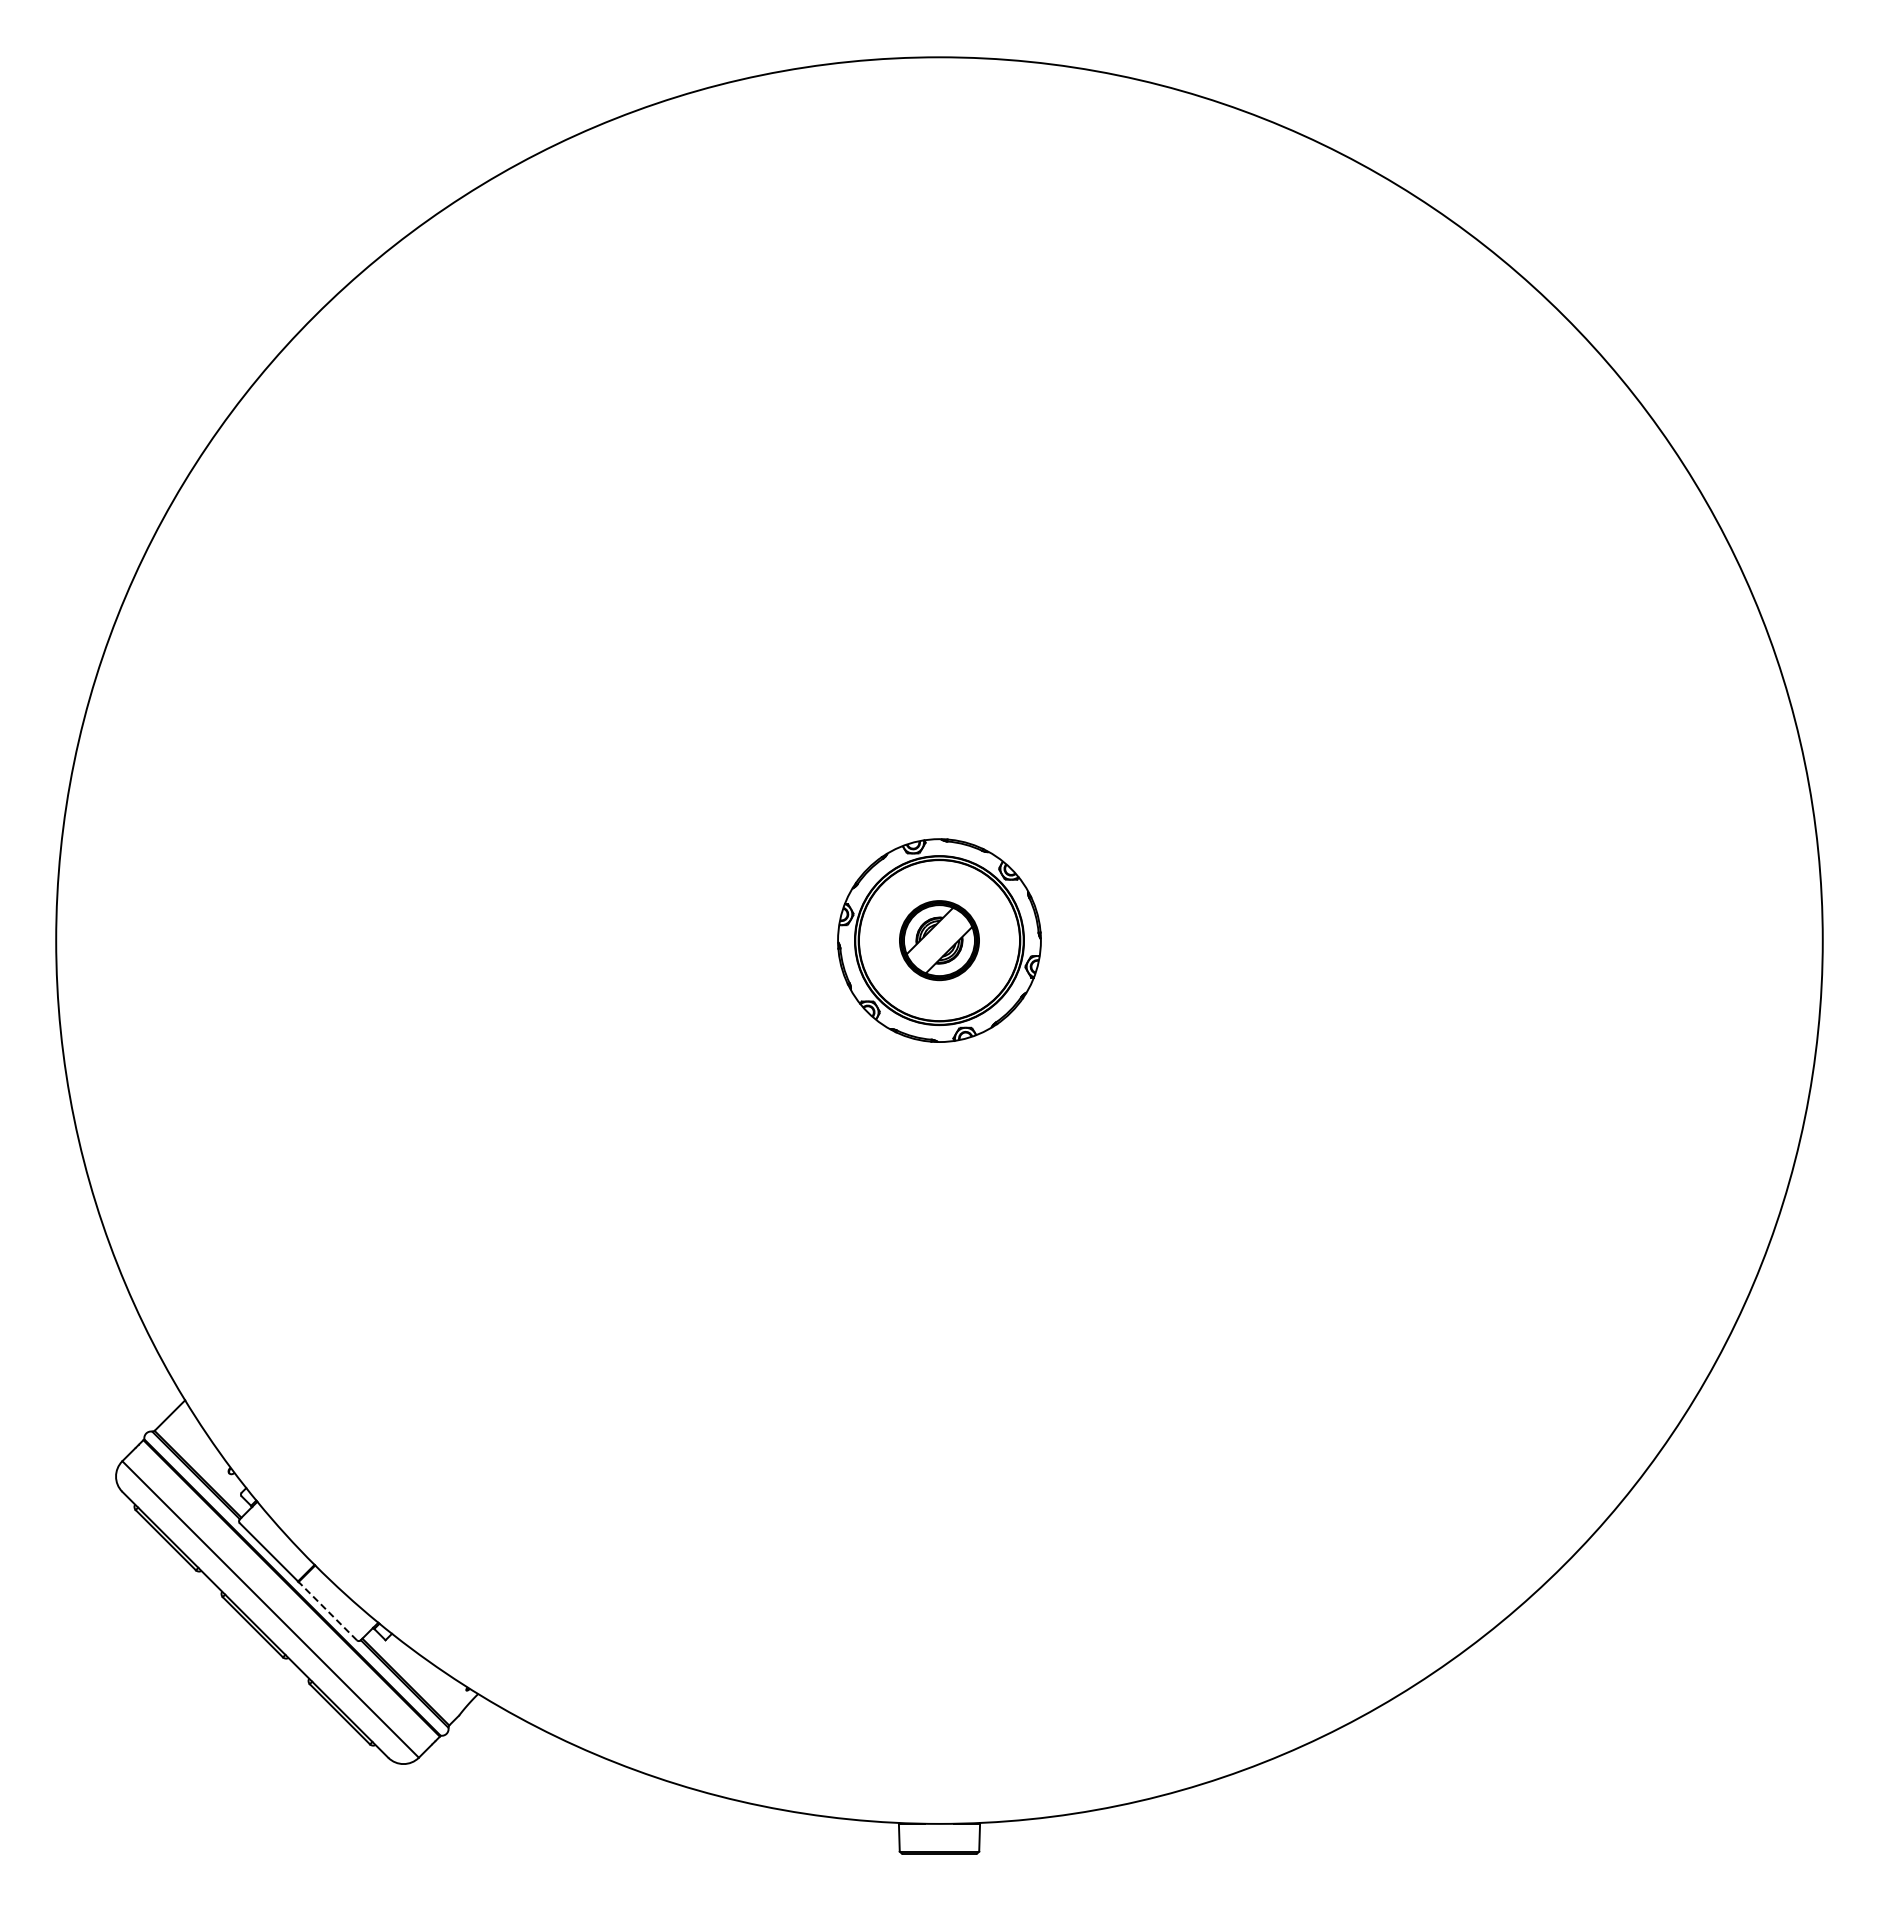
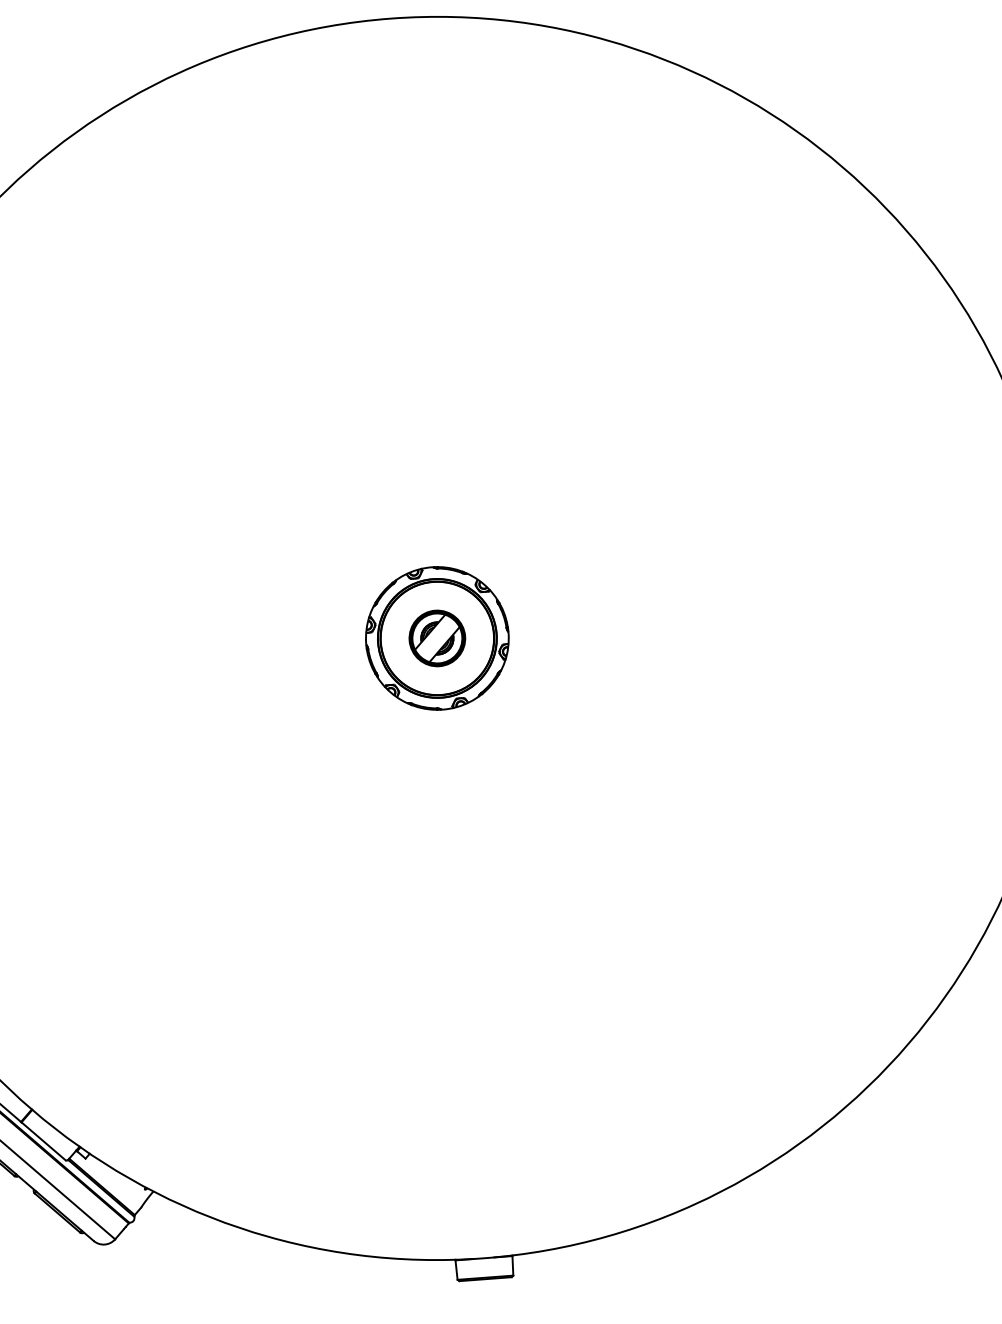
line: (327, 1610) -> (43, 1140), dashed -> solid

